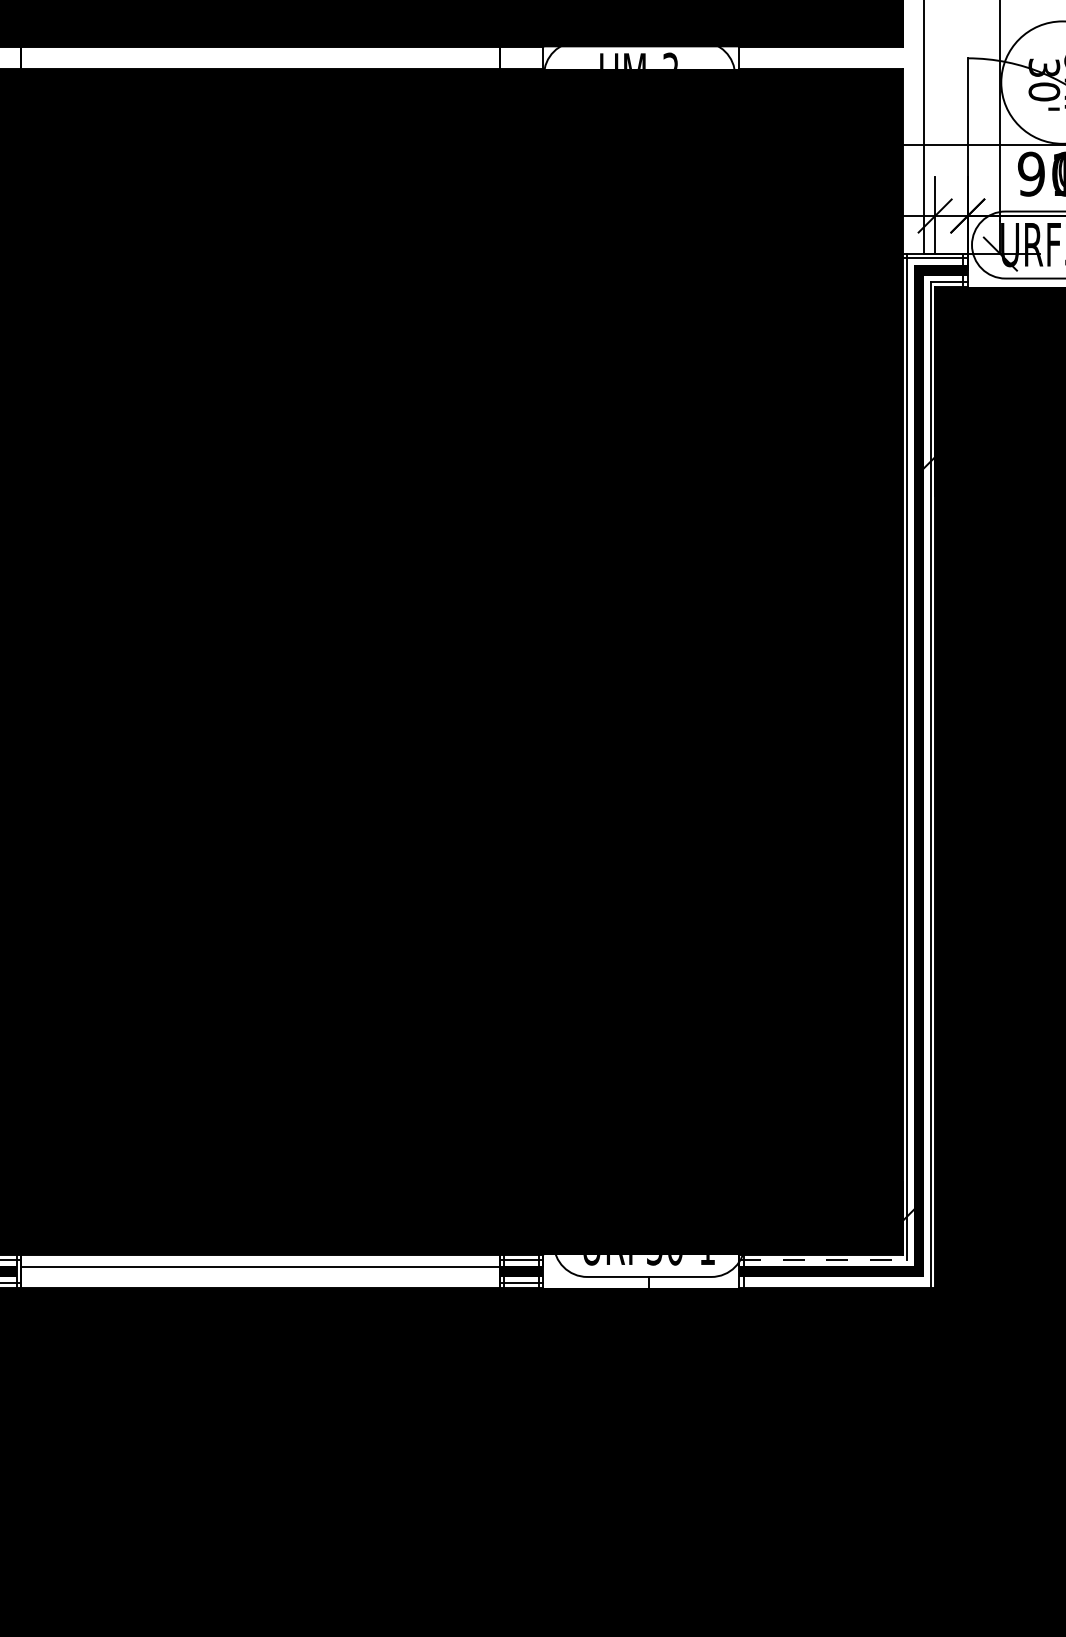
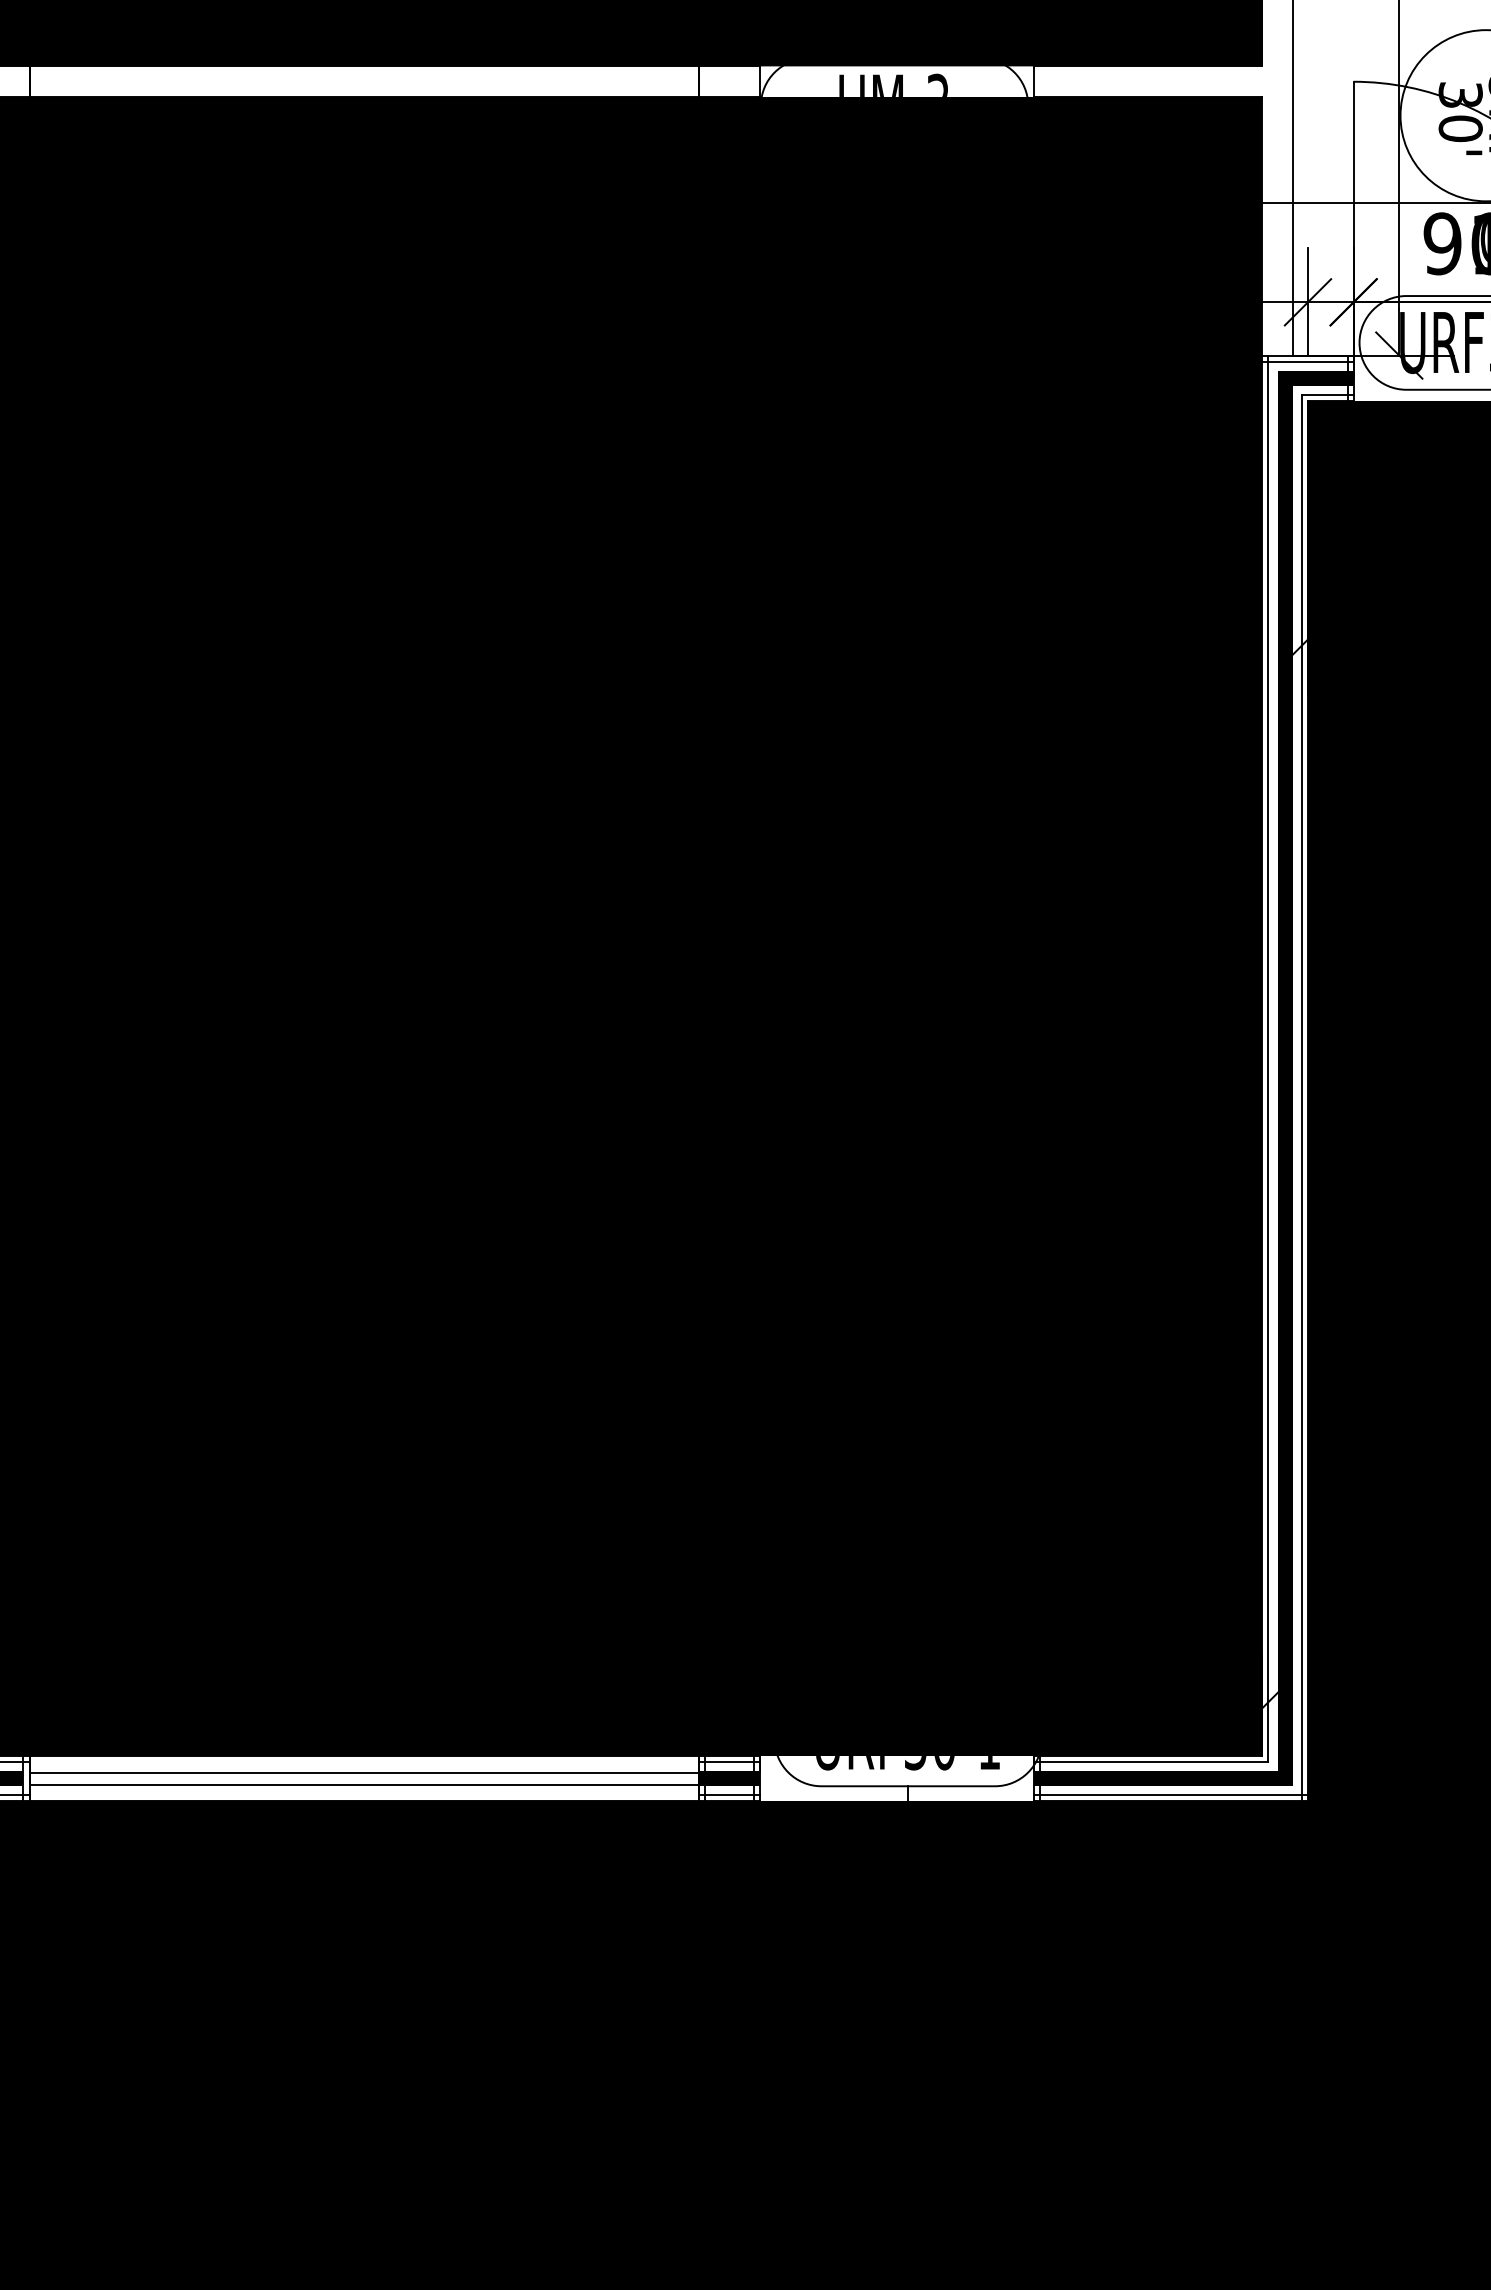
line: (823, 1259) -> (1151, 1761), dashed -> solid
line: (260, 1275) -> (364, 1784), added
line: (837, 1283) -> (1171, 1795), added

